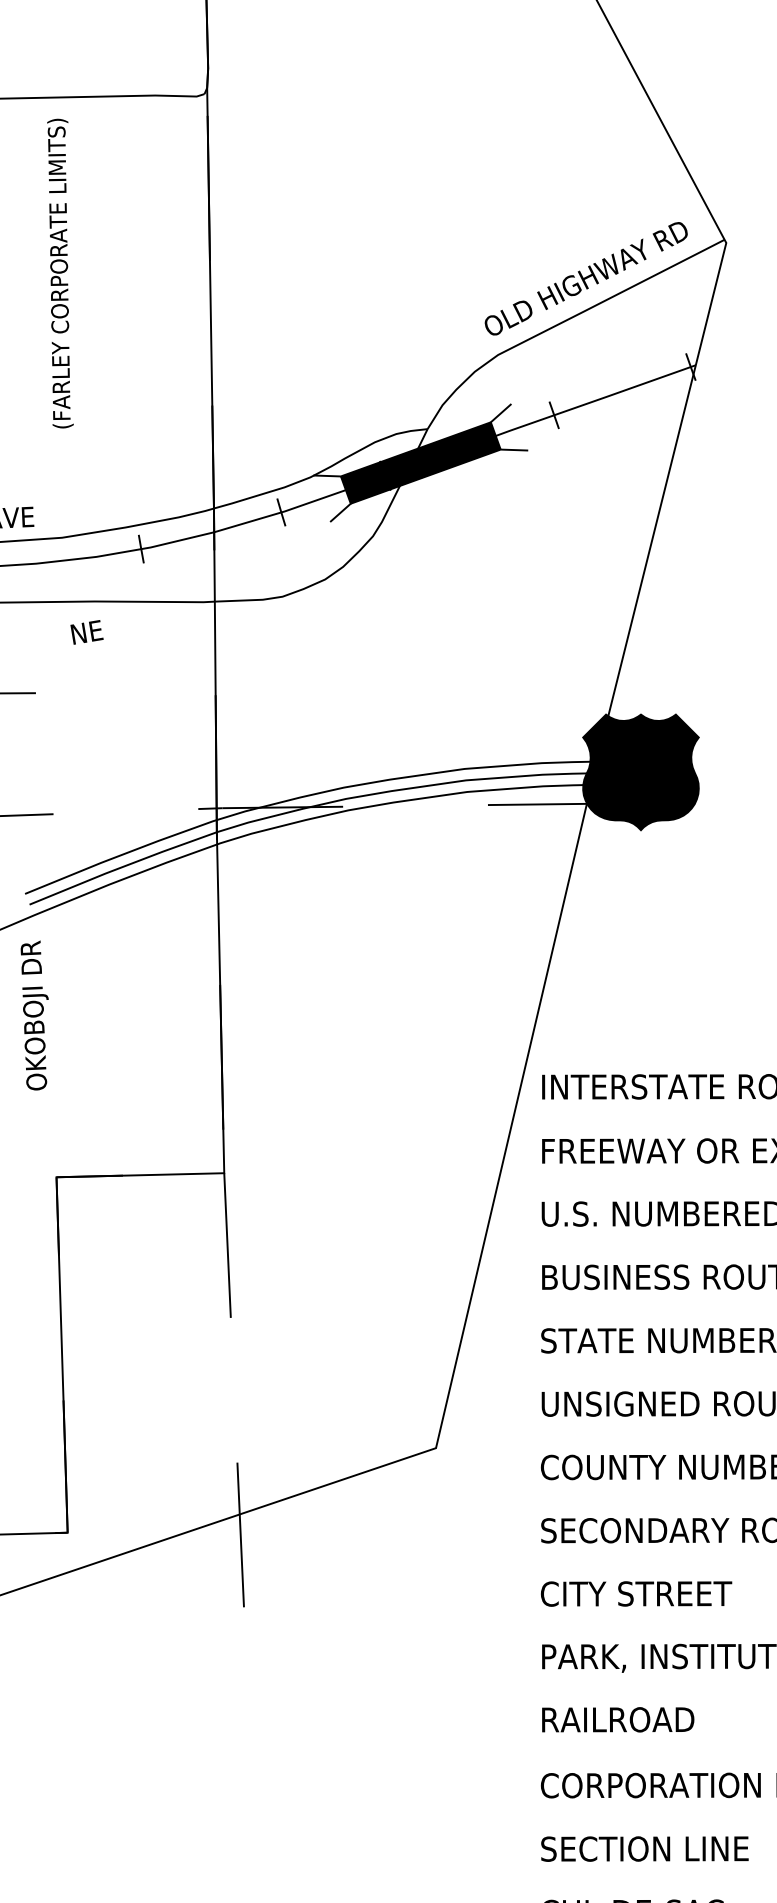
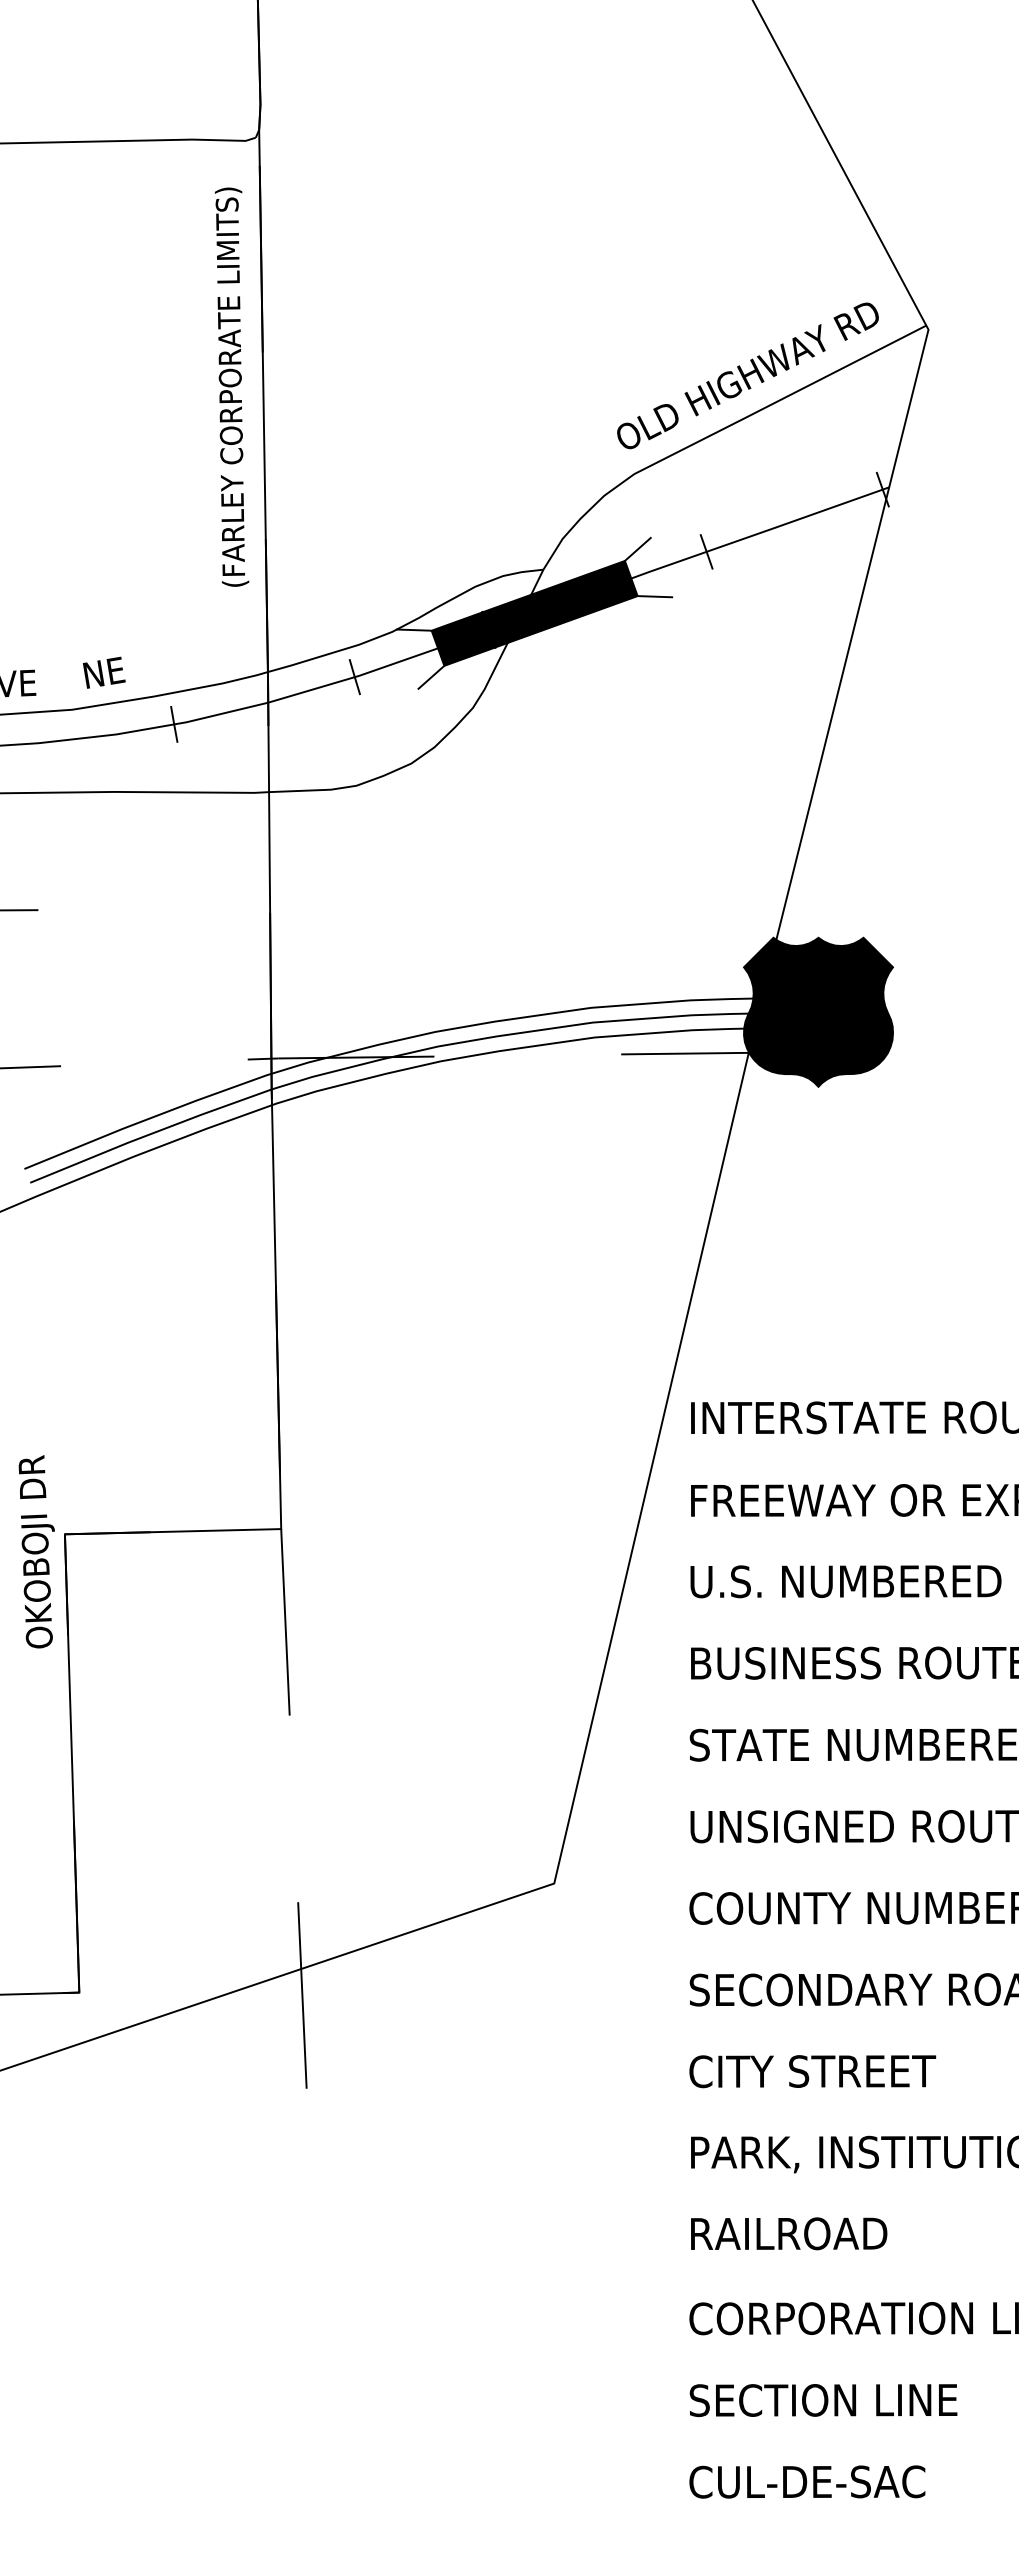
text: (60, 273) -> (232, 386), moved
text: (87, 632) -> (104, 672), moved
text: (34, 1015) -> (36, 1551), moved

